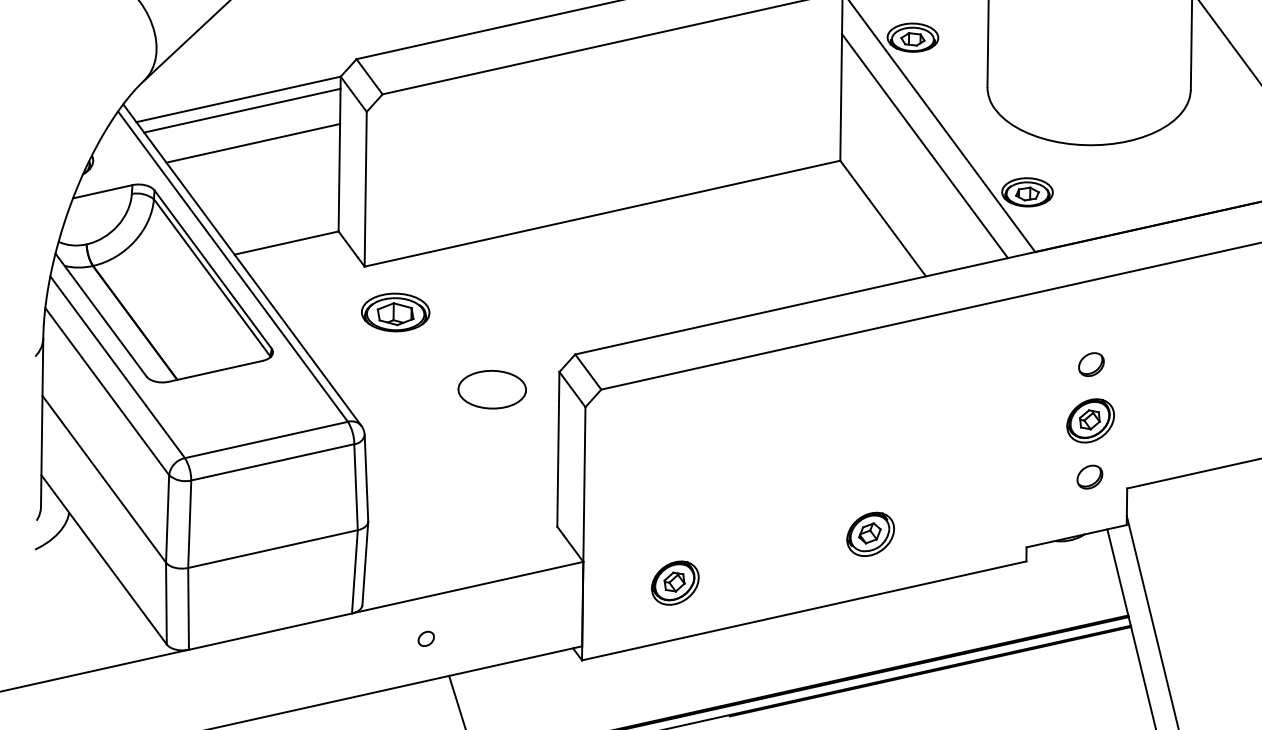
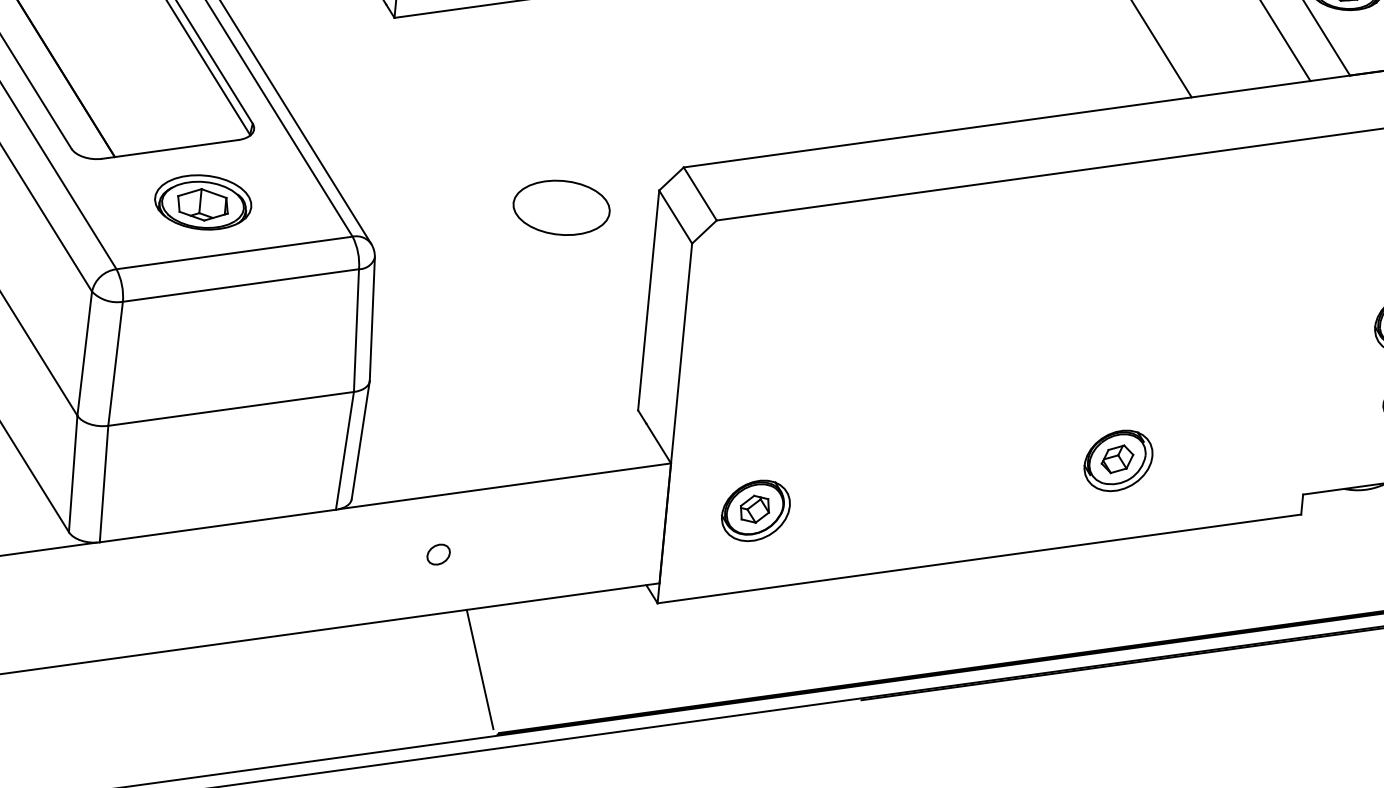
part: (395, 312) -> (202, 202), moved
part: (870, 533) -> (1118, 459), moved
part: (674, 582) -> (754, 509), moved

